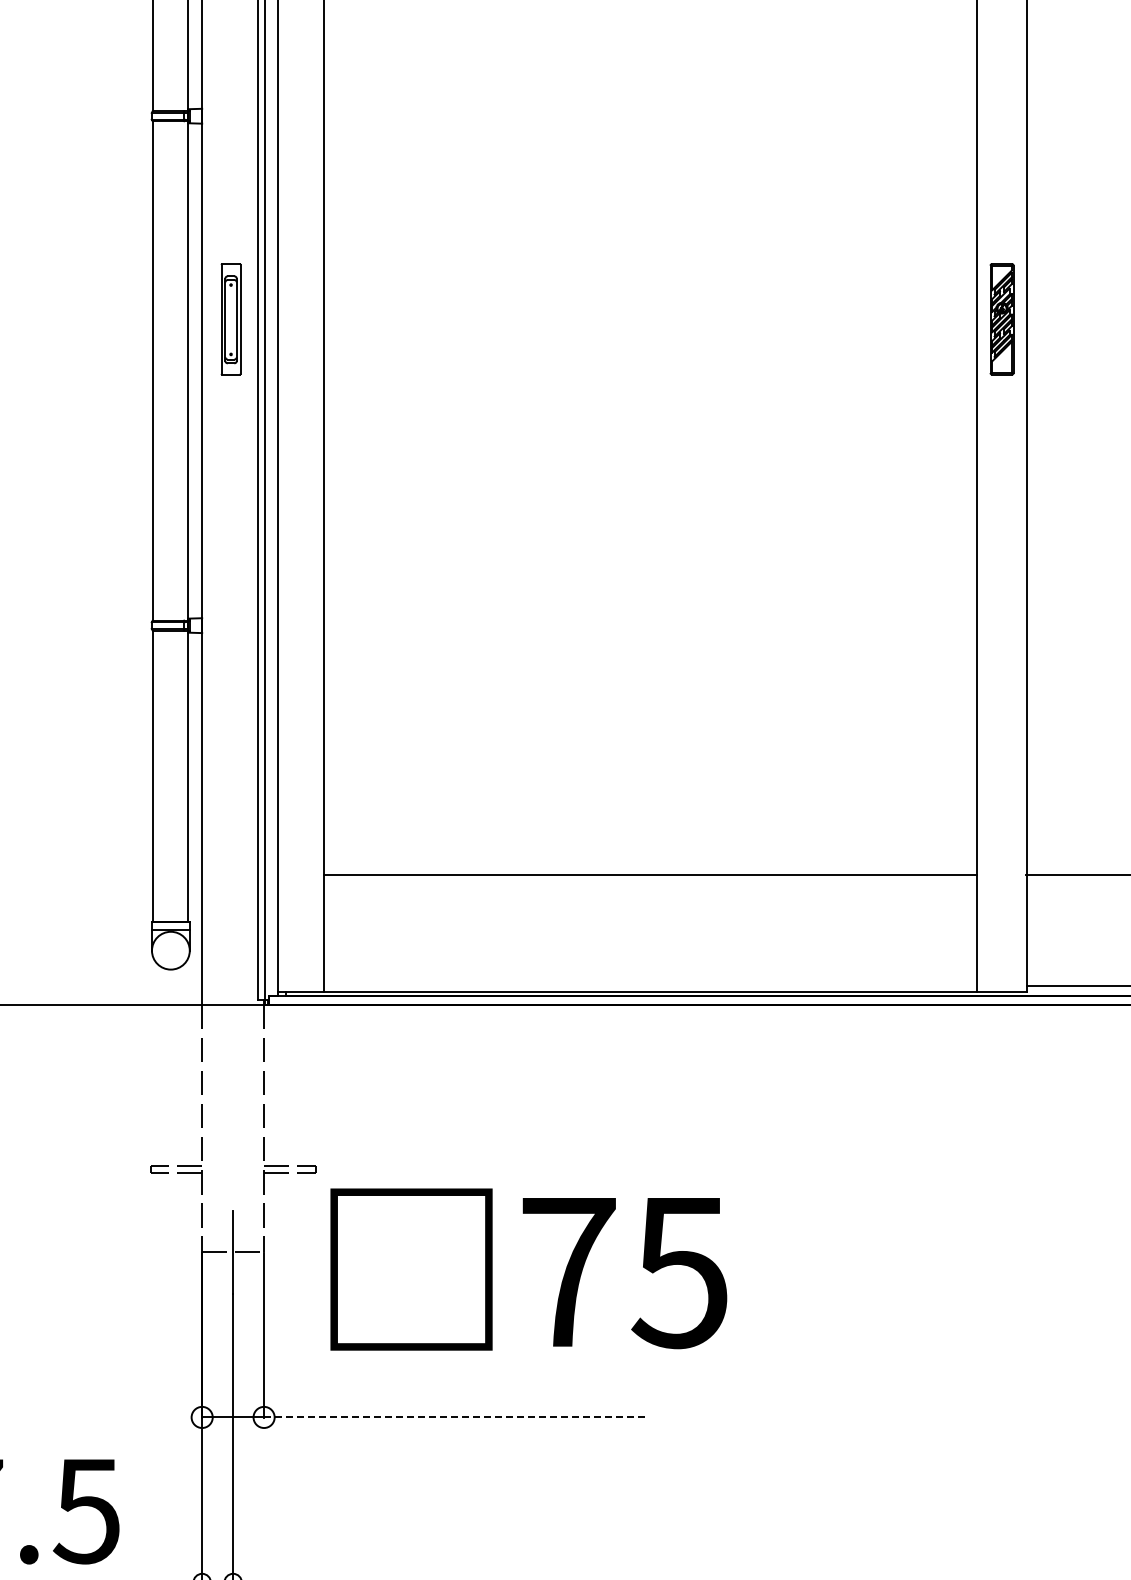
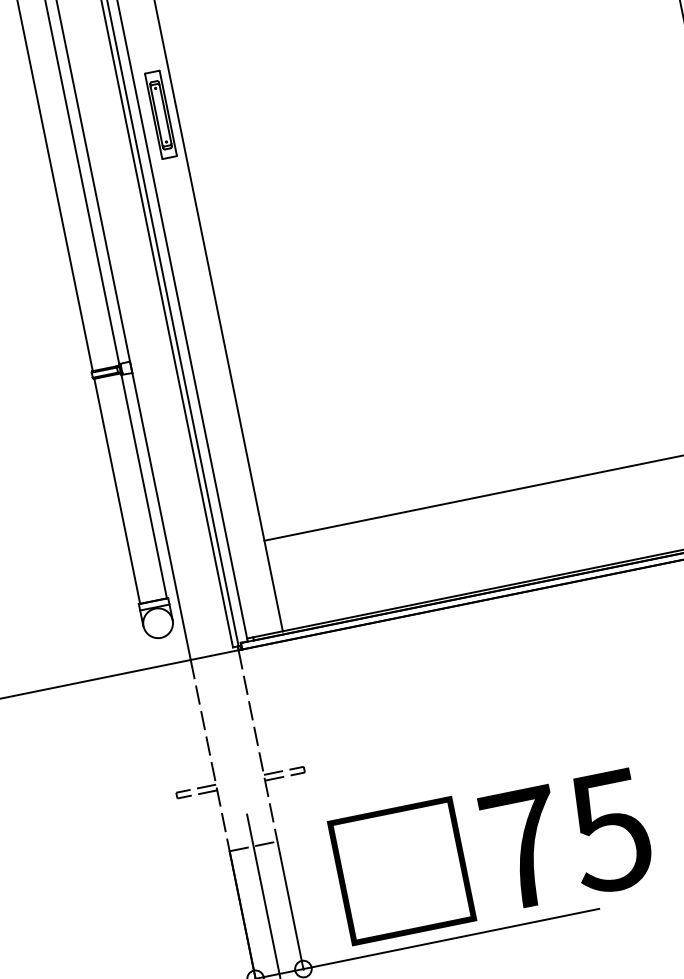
part: (230, 319) -> (160, 115), moved
text: (528, 1269) -> (492, 852), moved
line: (456, 1417) -> (452, 938), dashed -> solid

